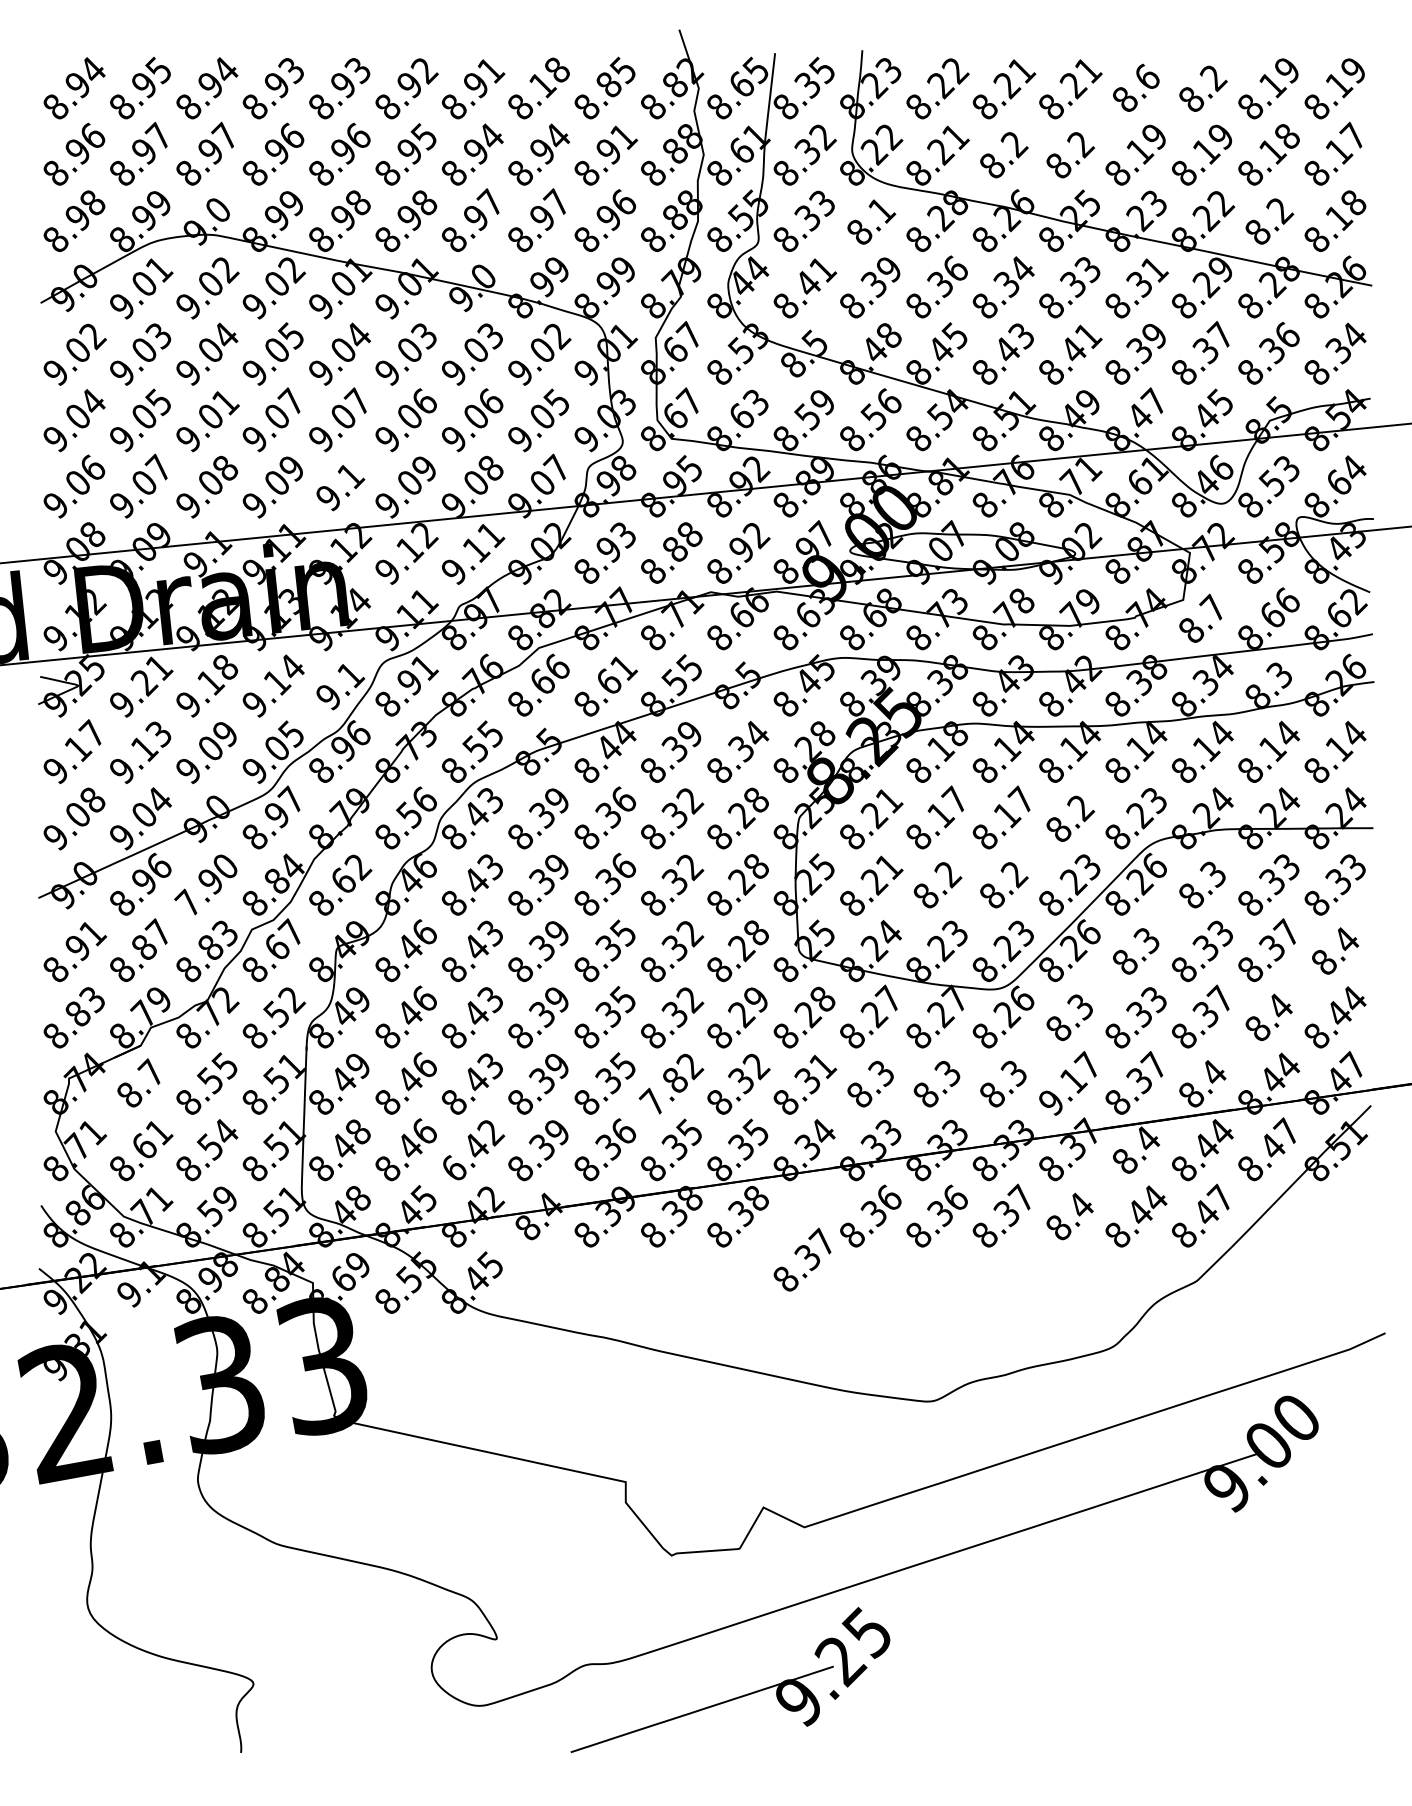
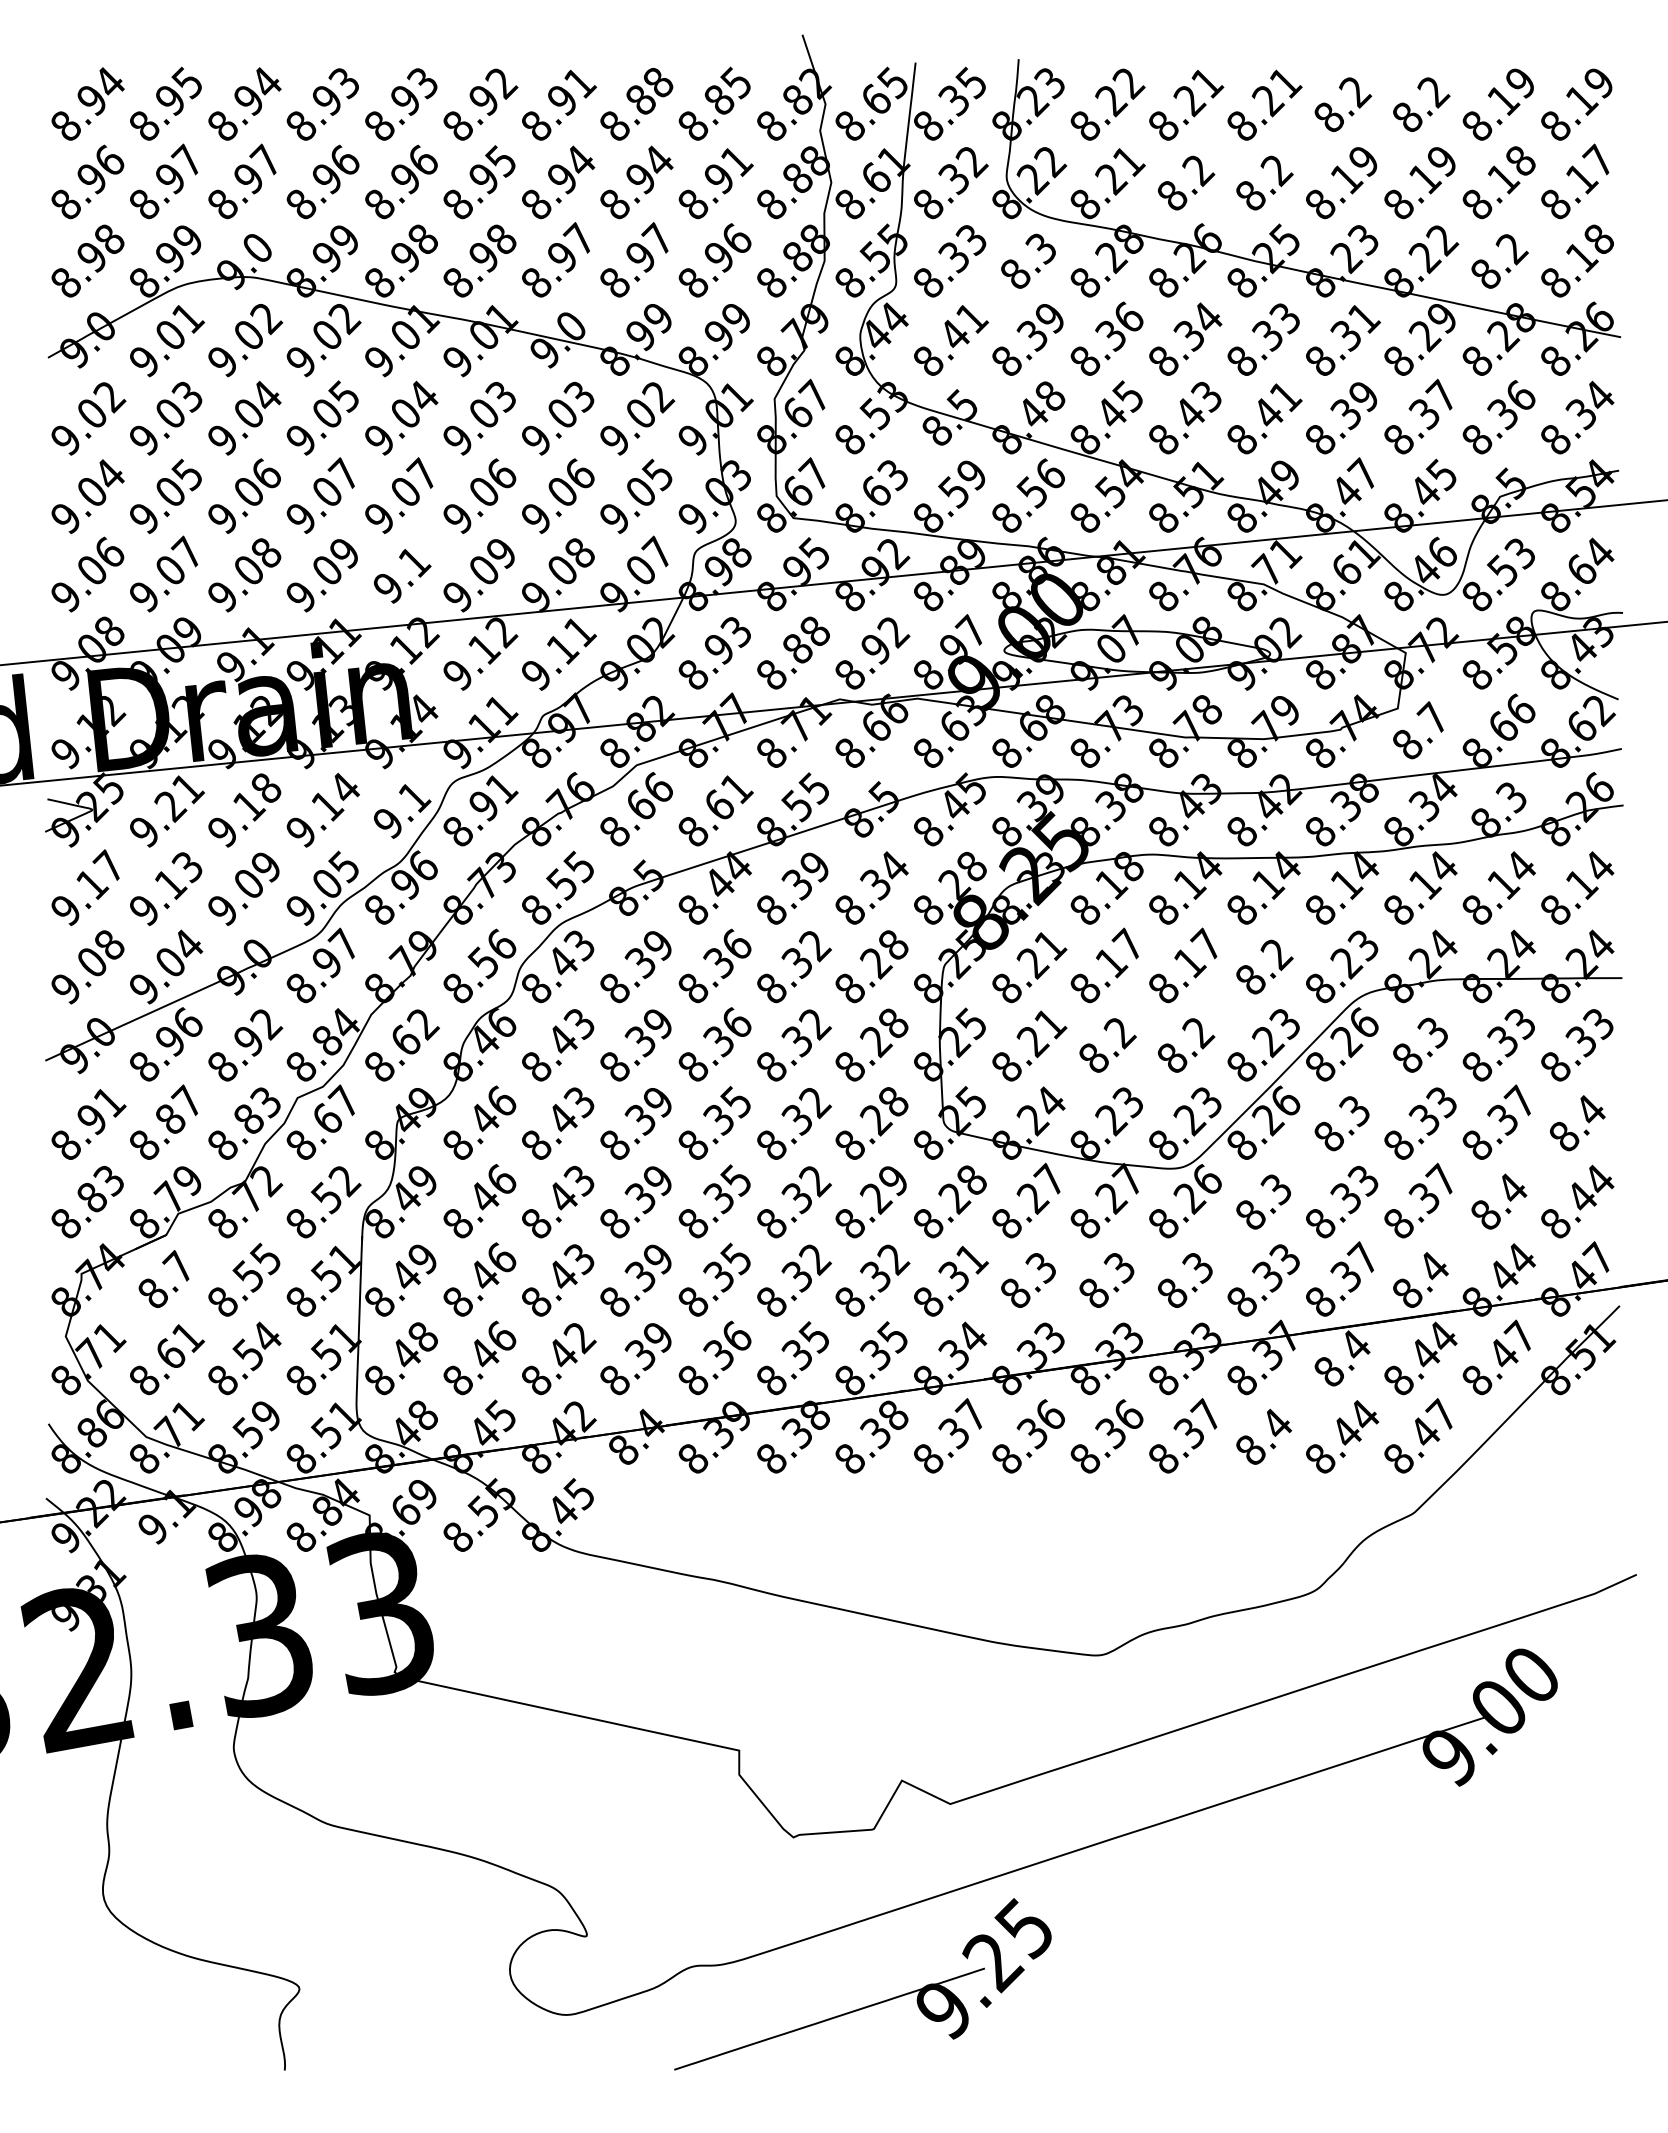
text: (1147, 77) -> (1355, 91), 8.6 -> 8.2
text: (543, 85) -> (641, 100), 8.18 -> 8.88
text: (881, 210) -> (1041, 248), 8.1 -> 8.3
text: (226, 401) -> (267, 474), 9.01 -> 9.06
text: (206, 885) -> (244, 1045), 7.90 -> 8.92
text: (1069, 1083) -> (1263, 1279), 9.17 -> 8.33
text: (663, 1090) -> (783, 1288), 7.82 -> 8.32
text: (454, 1167) -> (536, 1379), 6.42 -> 8.42
text: (802, 1259) -> (947, 1435), moved

